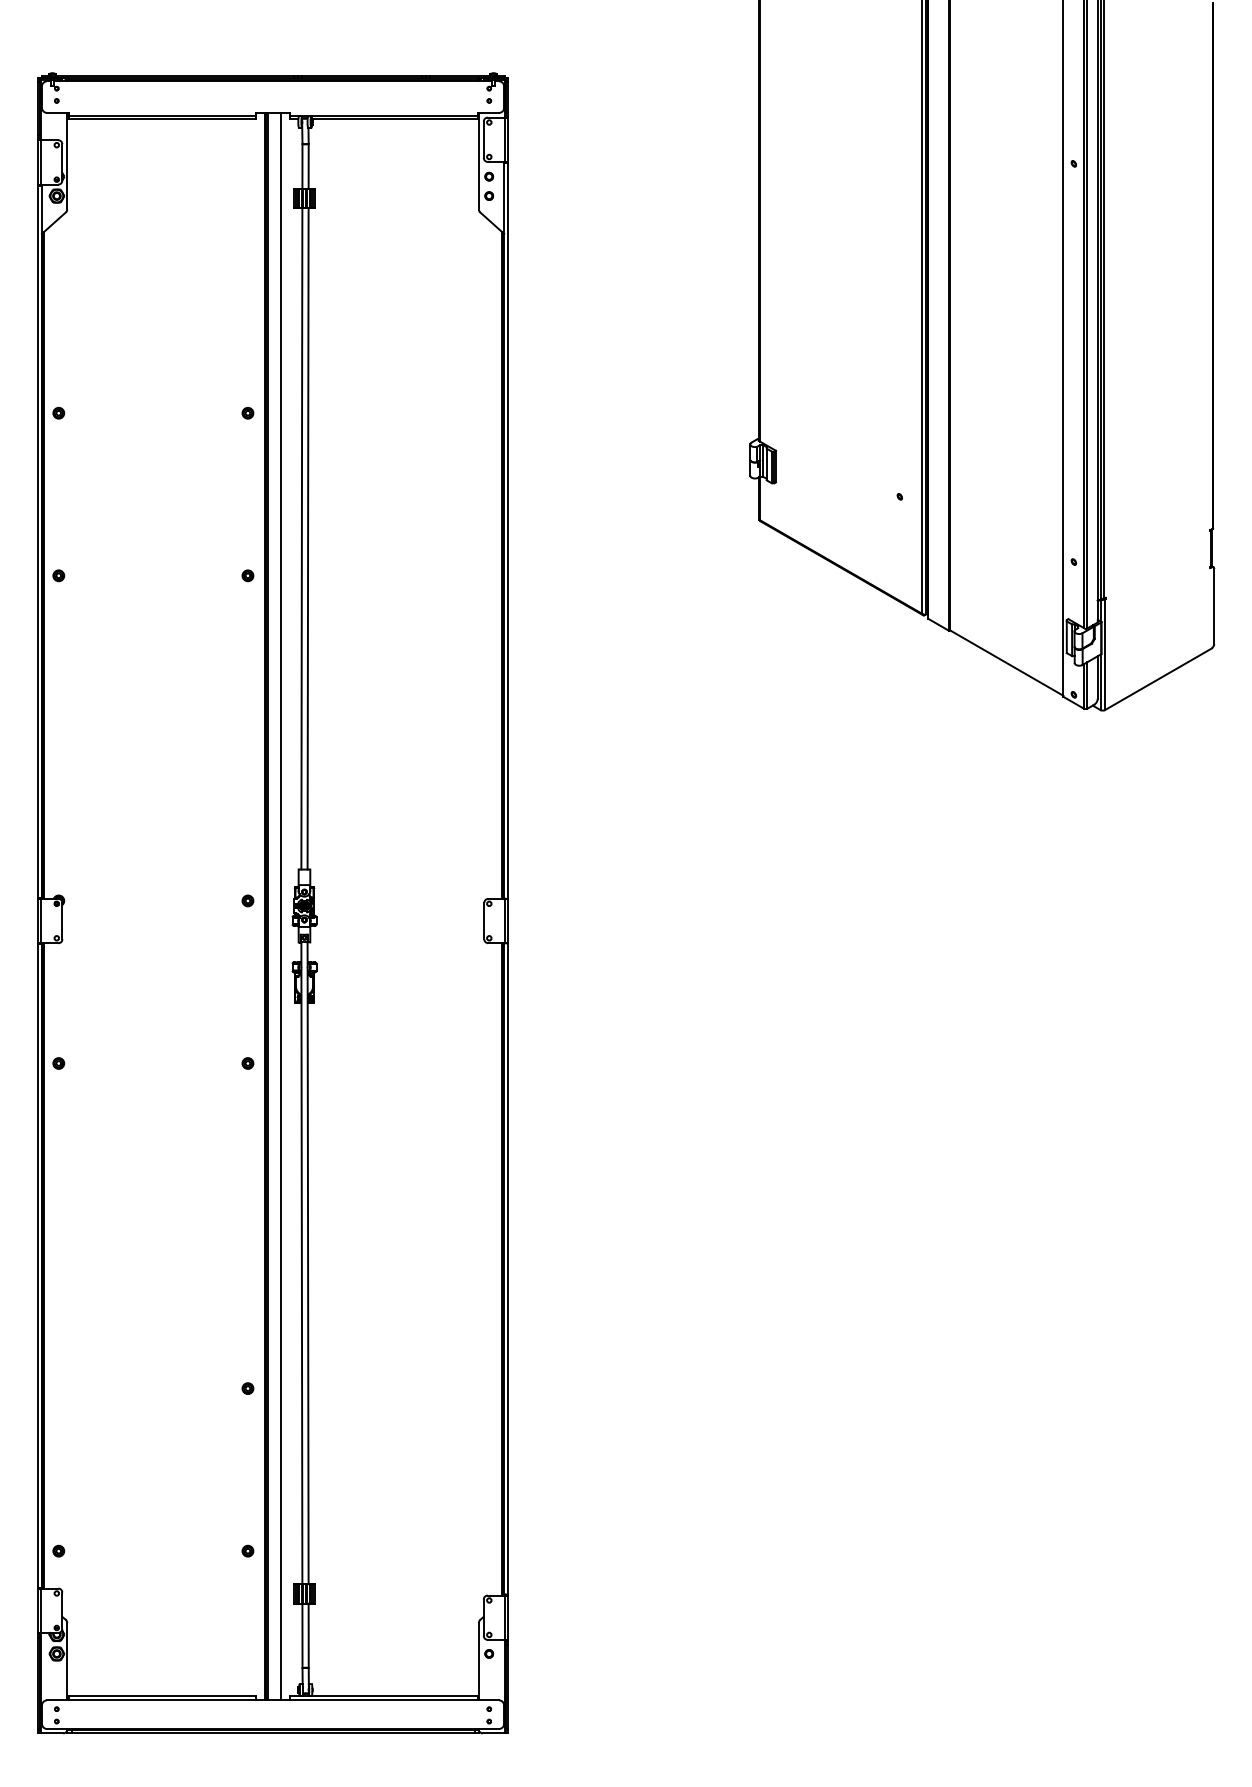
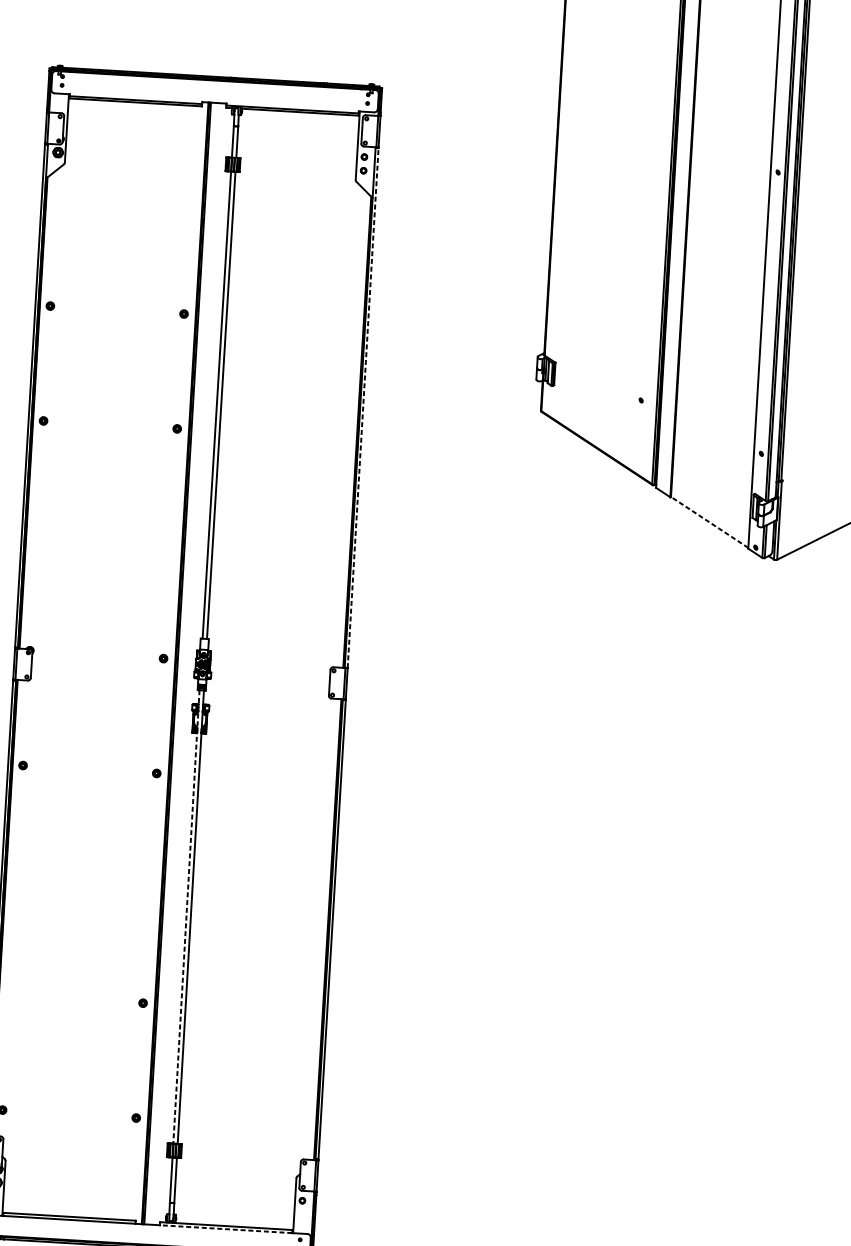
line: (508, 530) -> (363, 407), solid -> dashed
line: (1006, 662) -> (709, 522), solid -> dashed
line: (280, 906) -> (186, 663), removed
line: (301, 1263) -> (186, 917), solid -> dashed
line: (383, 1700) -> (225, 1229), solid -> dashed

